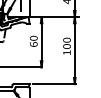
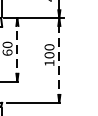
line: (41, 41) -> (17, 48), solid -> dashed
line: (74, 50) -> (58, 60), solid -> dashed

